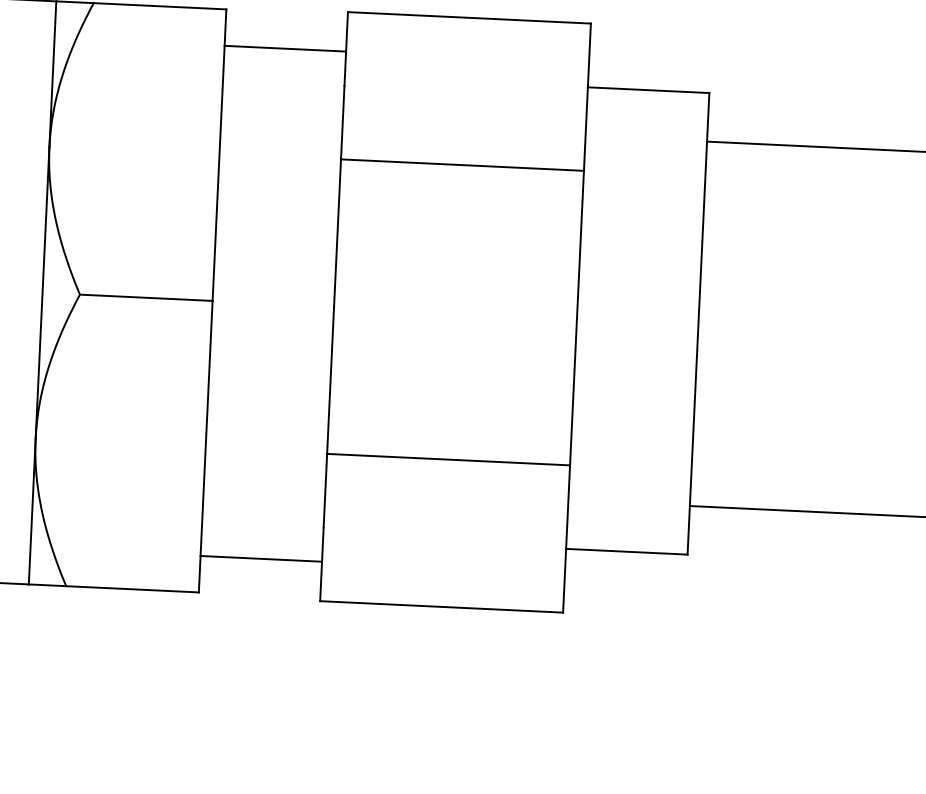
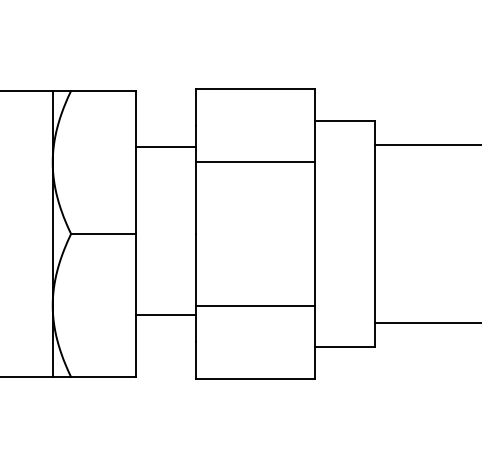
line: (284, 48) -> (165, 146), moved
line: (260, 559) -> (165, 315), moved

